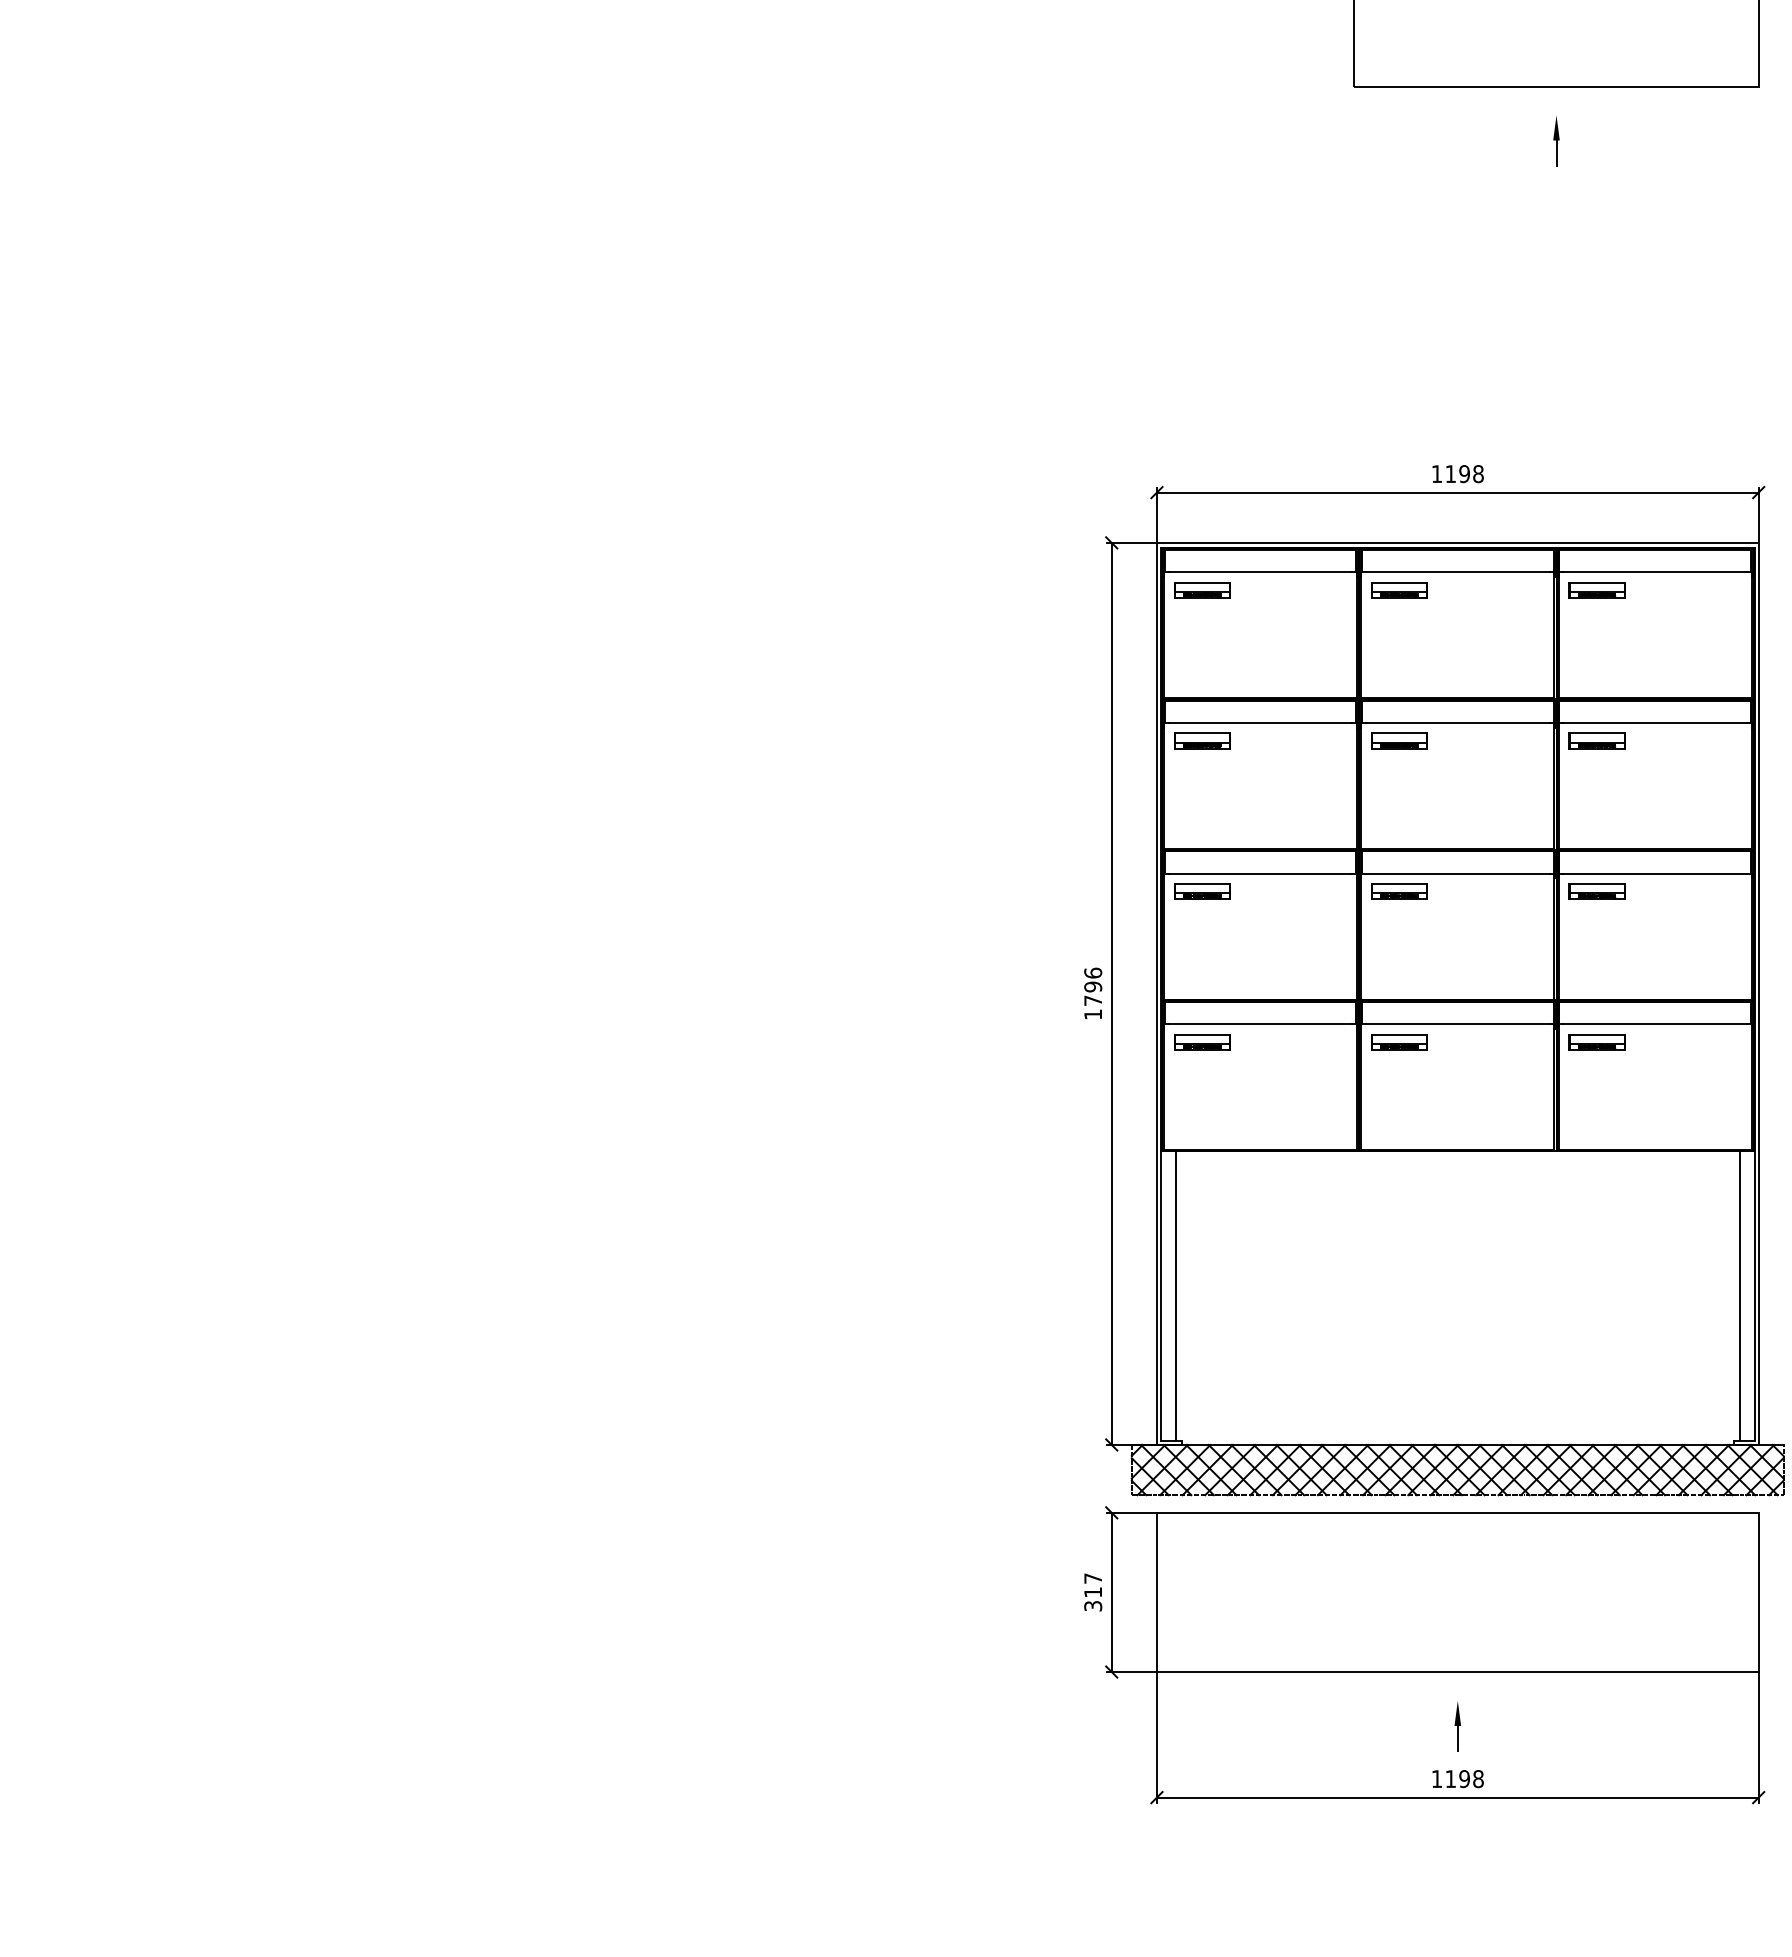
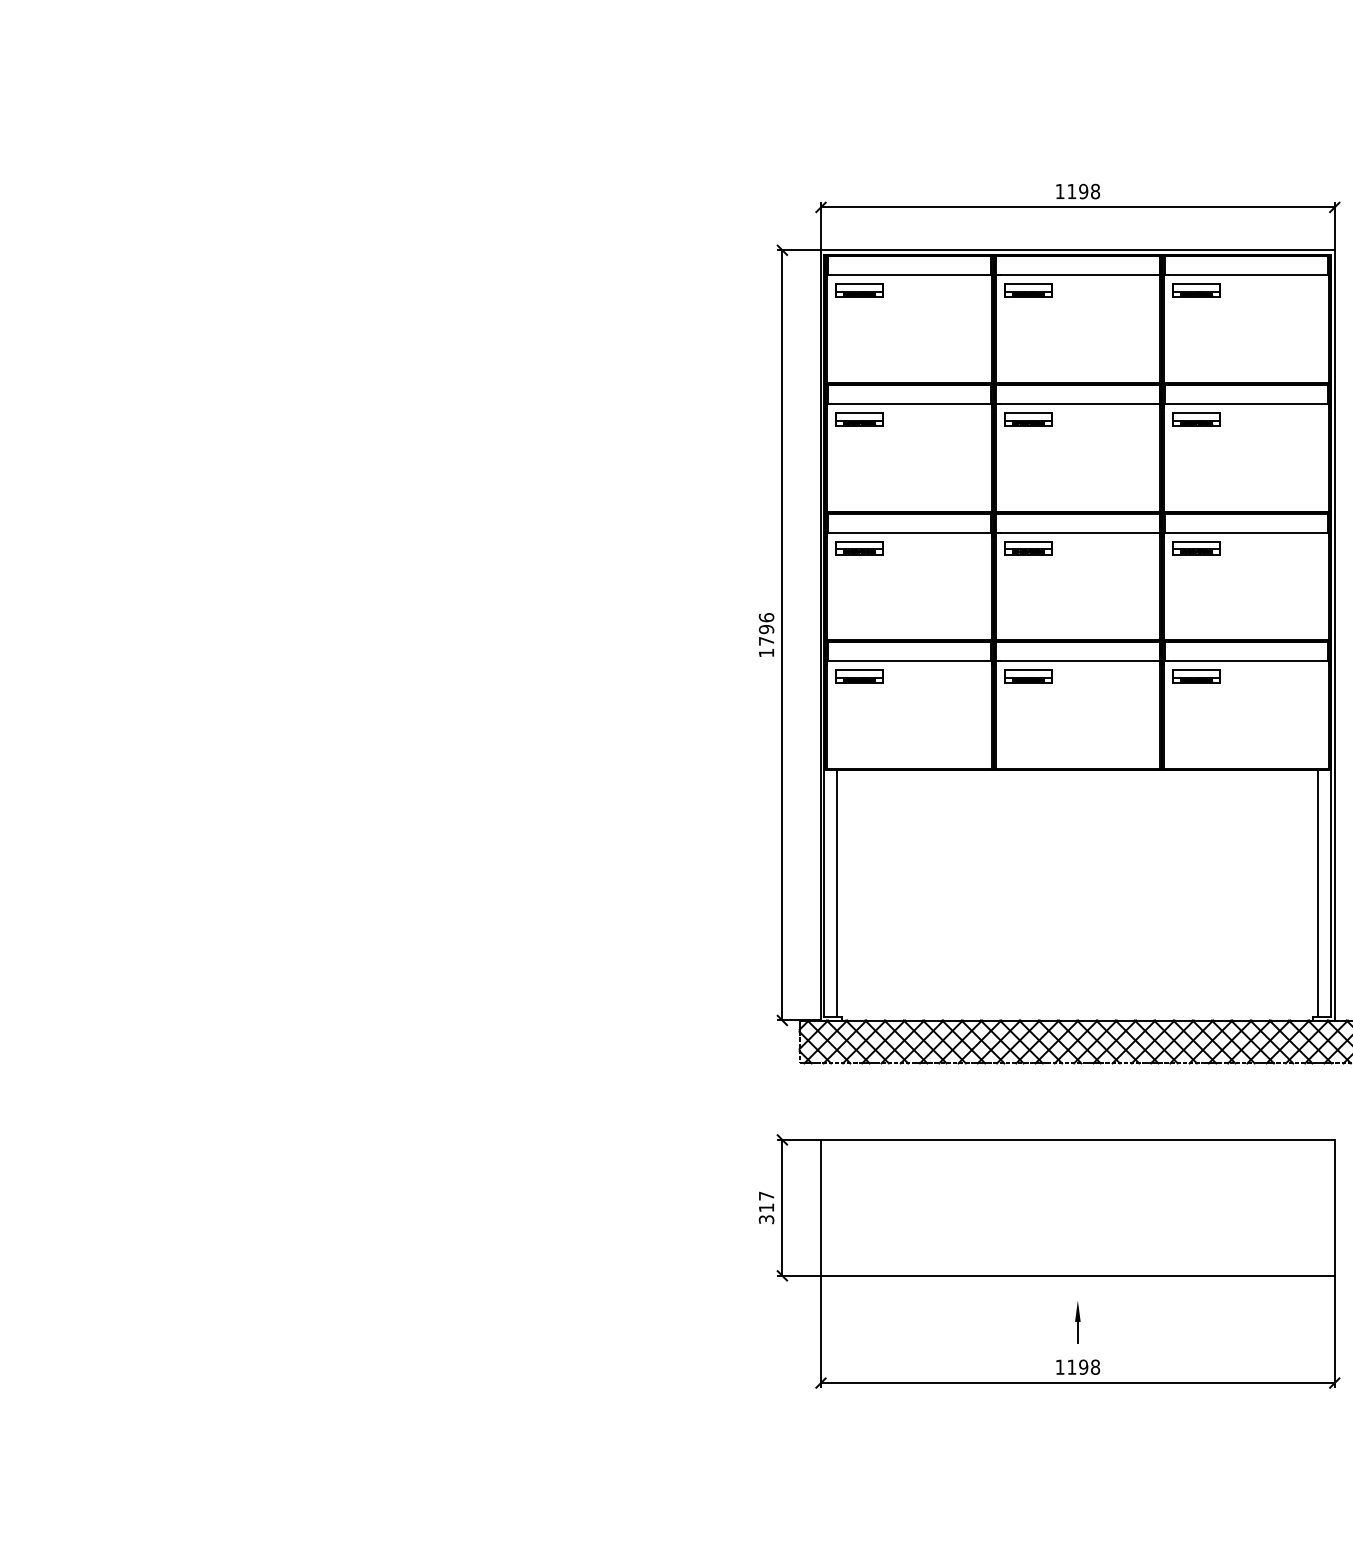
part: (1424, 1655) -> (1049, 1261), moved

